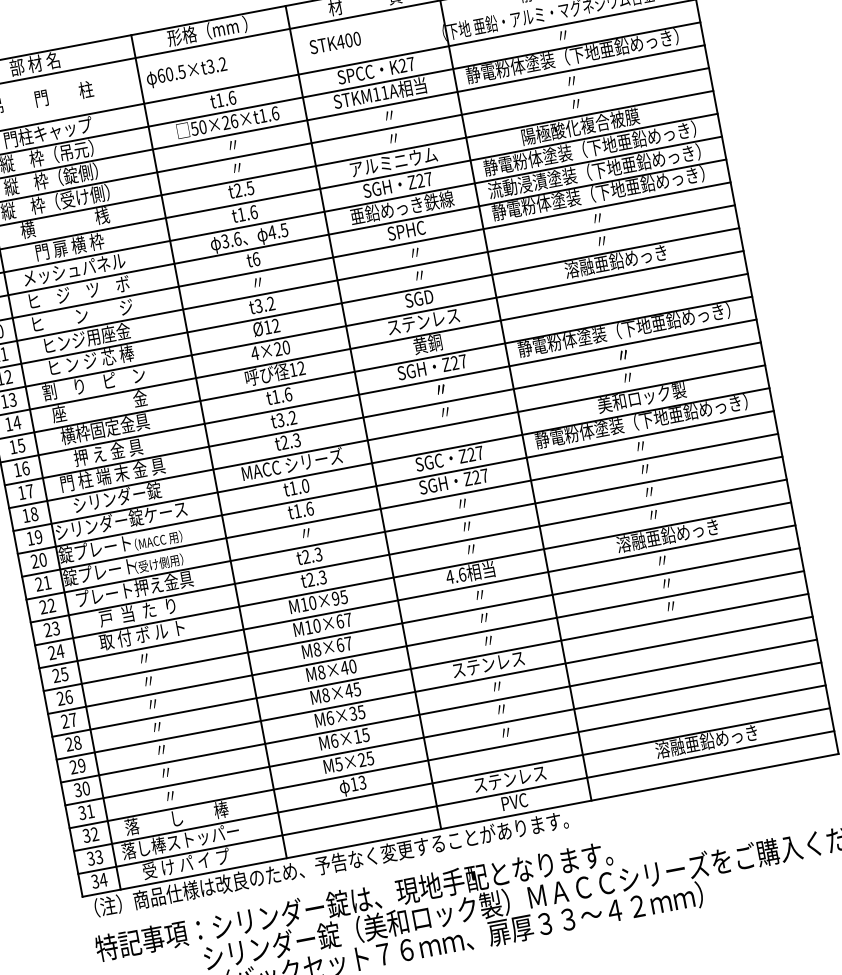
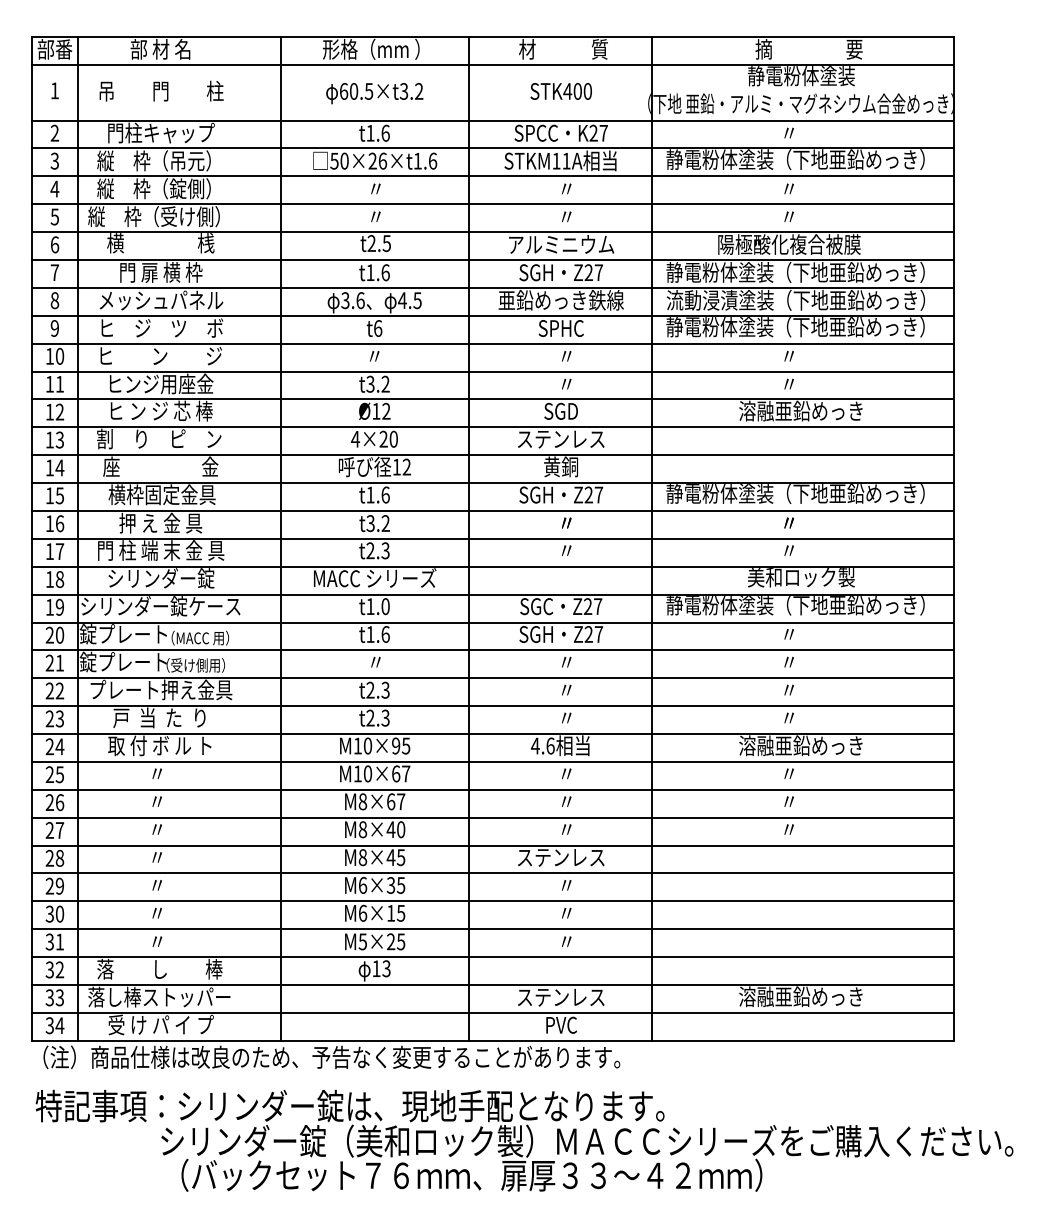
text: (334, 43) -> (560, 91), moved
text: (186, 72) -> (374, 93), moved

